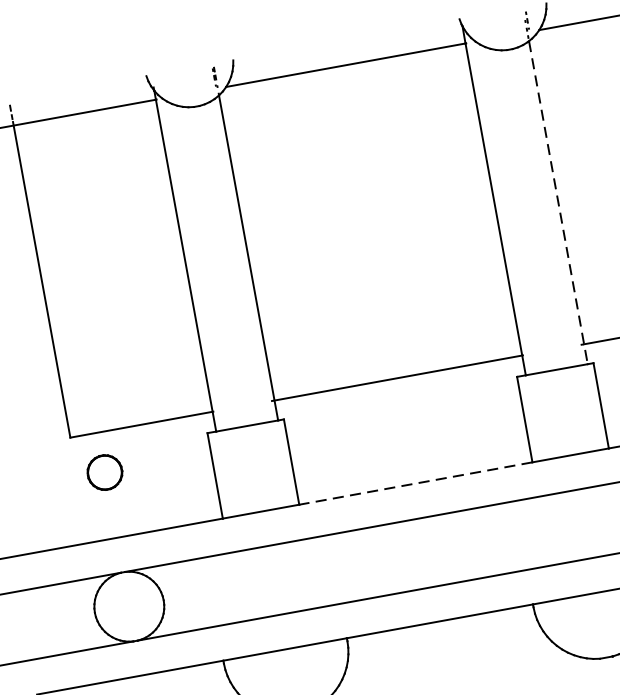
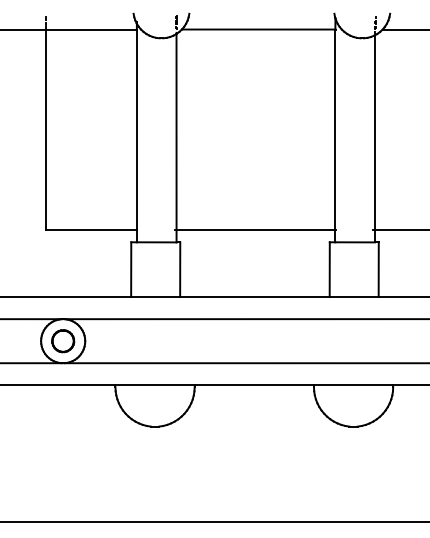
line: (558, 202) -> (375, 138), dashed -> solid
part: (105, 472) -> (63, 341), moved
line: (415, 484) -> (254, 297), dashed -> solid

